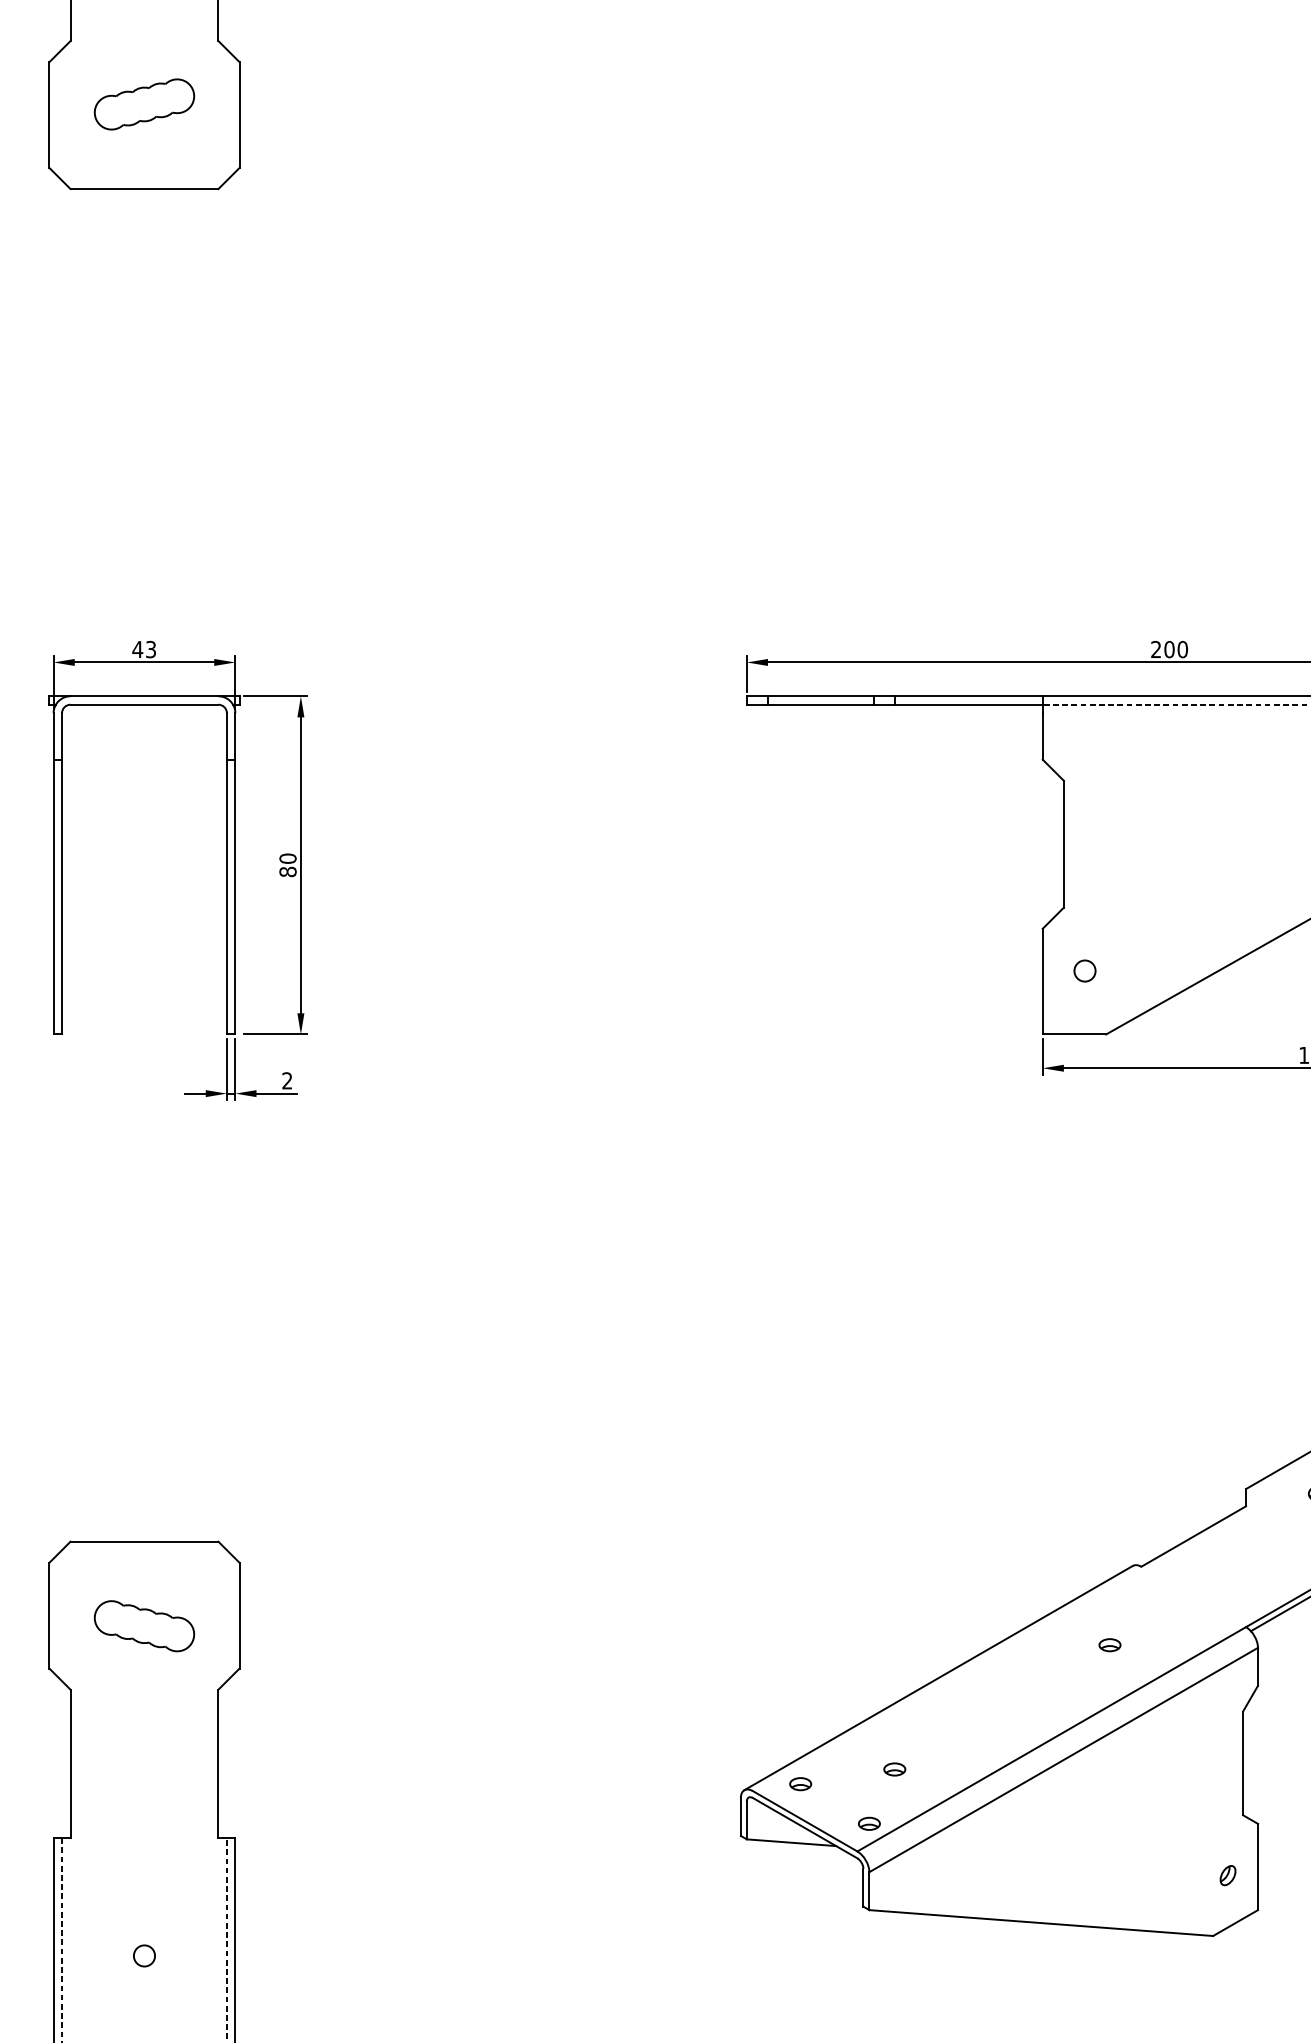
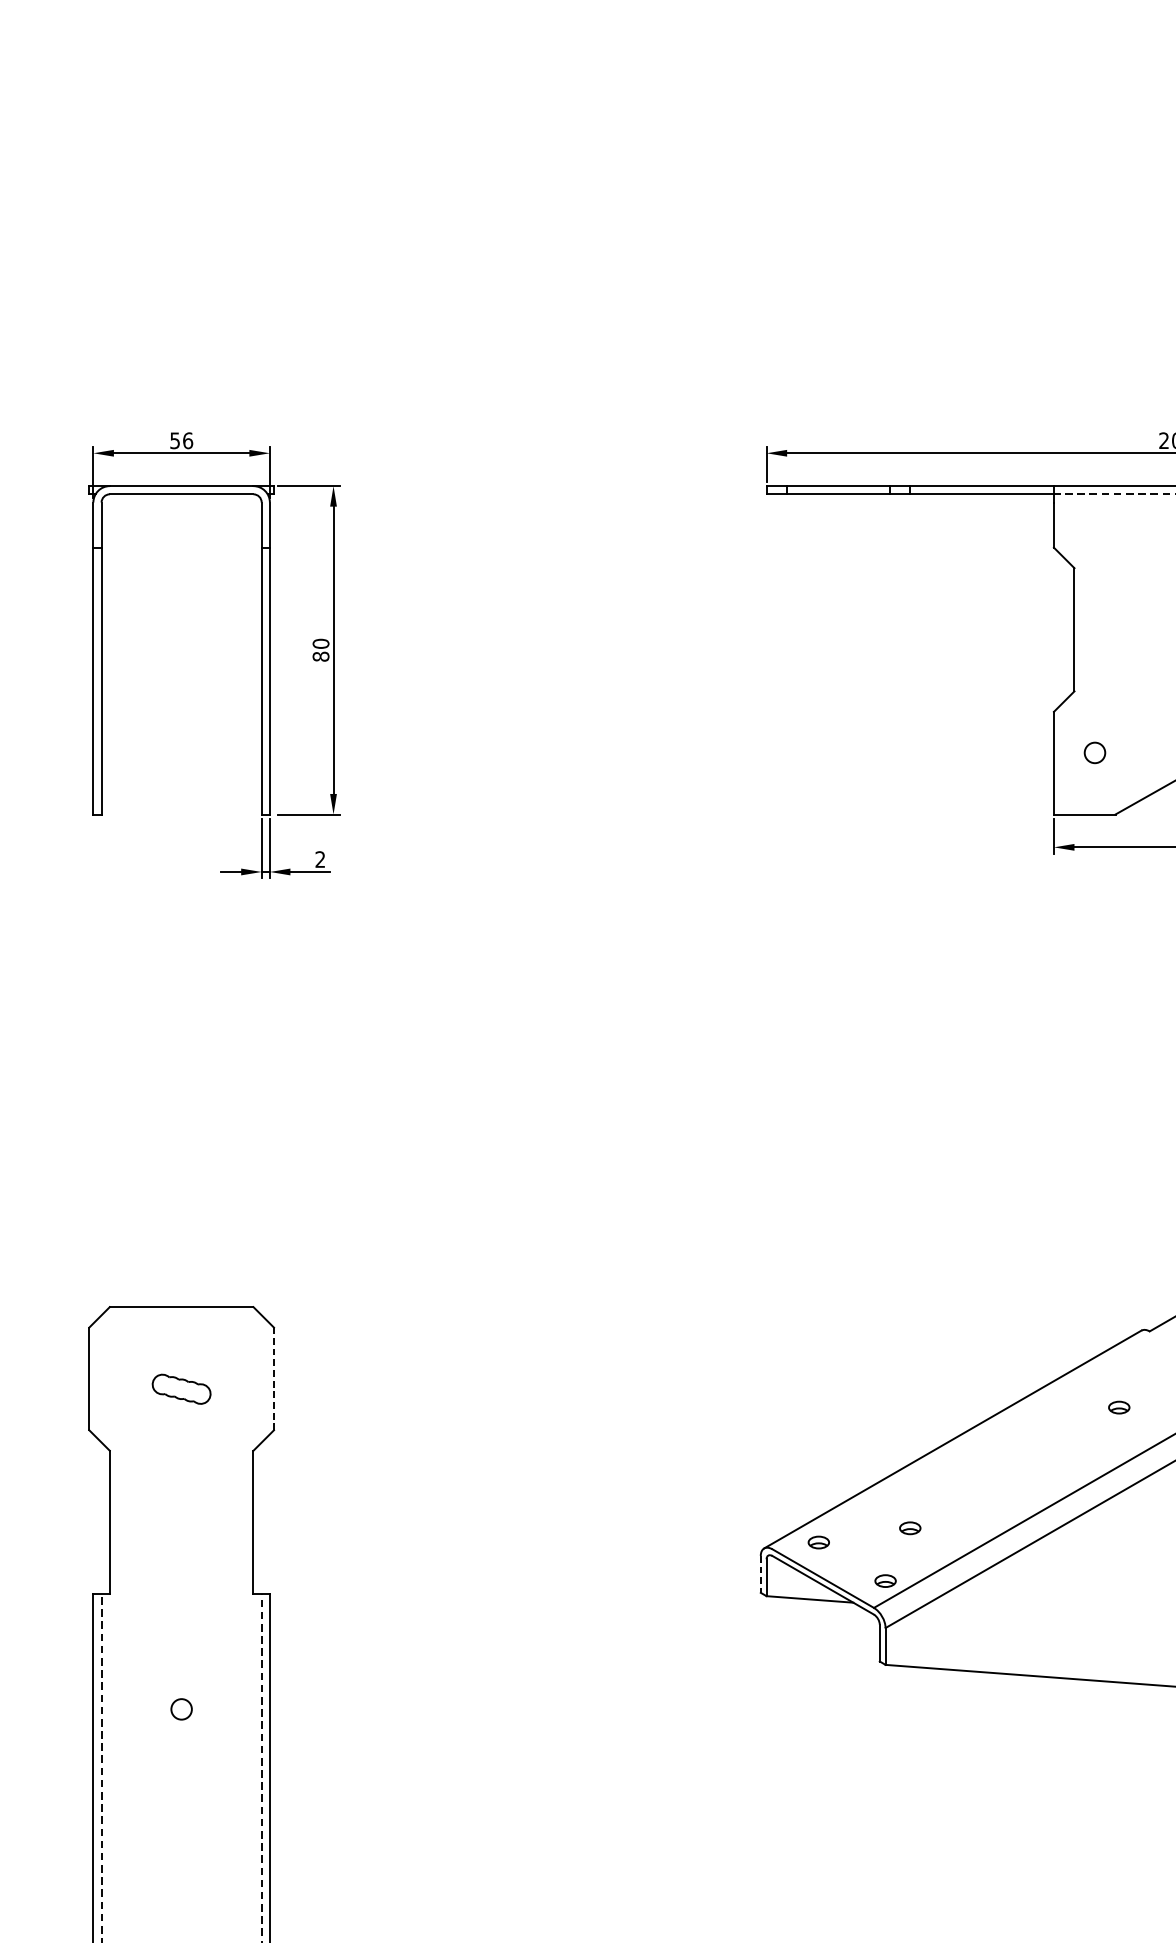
text: (144, 649) -> (181, 440), 43 -> 56
line: (239, 1615) -> (273, 1378), solid -> dashed
part: (144, 1626) -> (181, 1389), size x0.6
line: (740, 1817) -> (760, 1574), solid -> dashed

